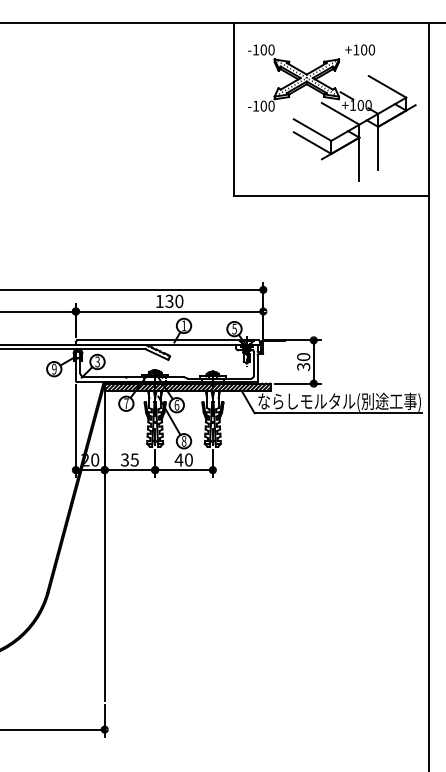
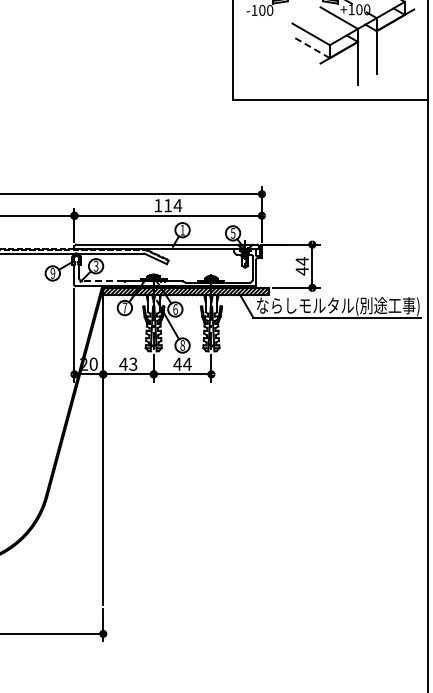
line: (312, 143) -> (311, 47), solid -> dashed
text: (174, 301) -> (173, 205), 130 -> 114
text: (303, 361) -> (302, 265), 30 -> 44
line: (105, 377) -> (104, 281), solid -> dashed
text: (129, 459) -> (128, 363), 35 -> 43
text: (188, 459) -> (187, 363), 40 -> 44

